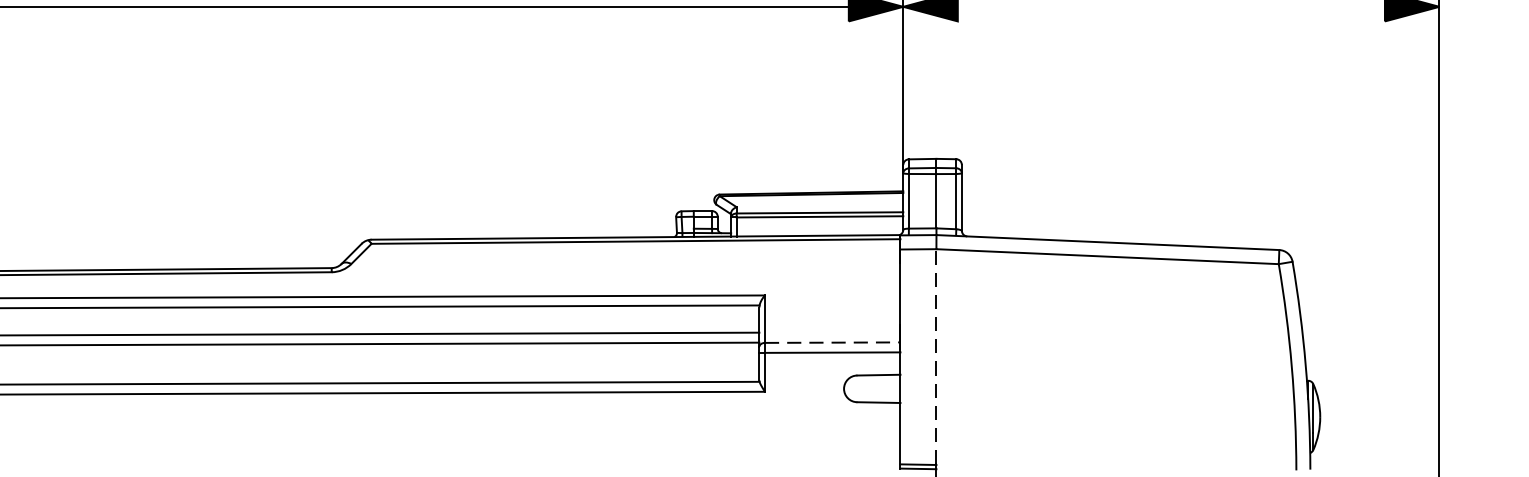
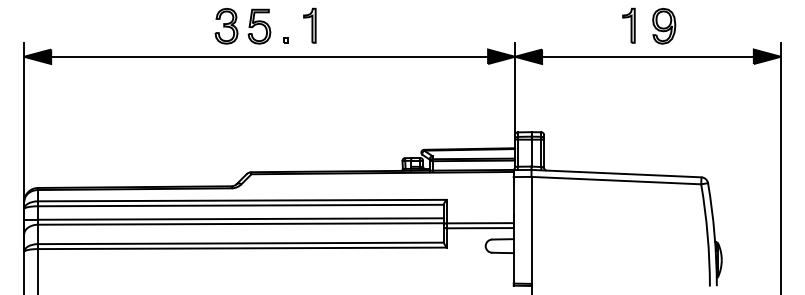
line: (1170, 6) -> (647, 56), added
line: (833, 343) -> (480, 223), dashed -> solid
line: (936, 355) -> (531, 229), dashed -> solid

